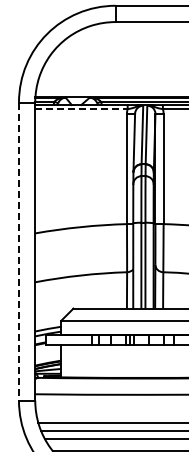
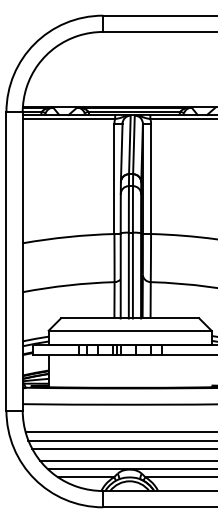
line: (82, 109) -> (69, 119), dashed -> solid
line: (19, 251) -> (6, 261), dashed -> solid

